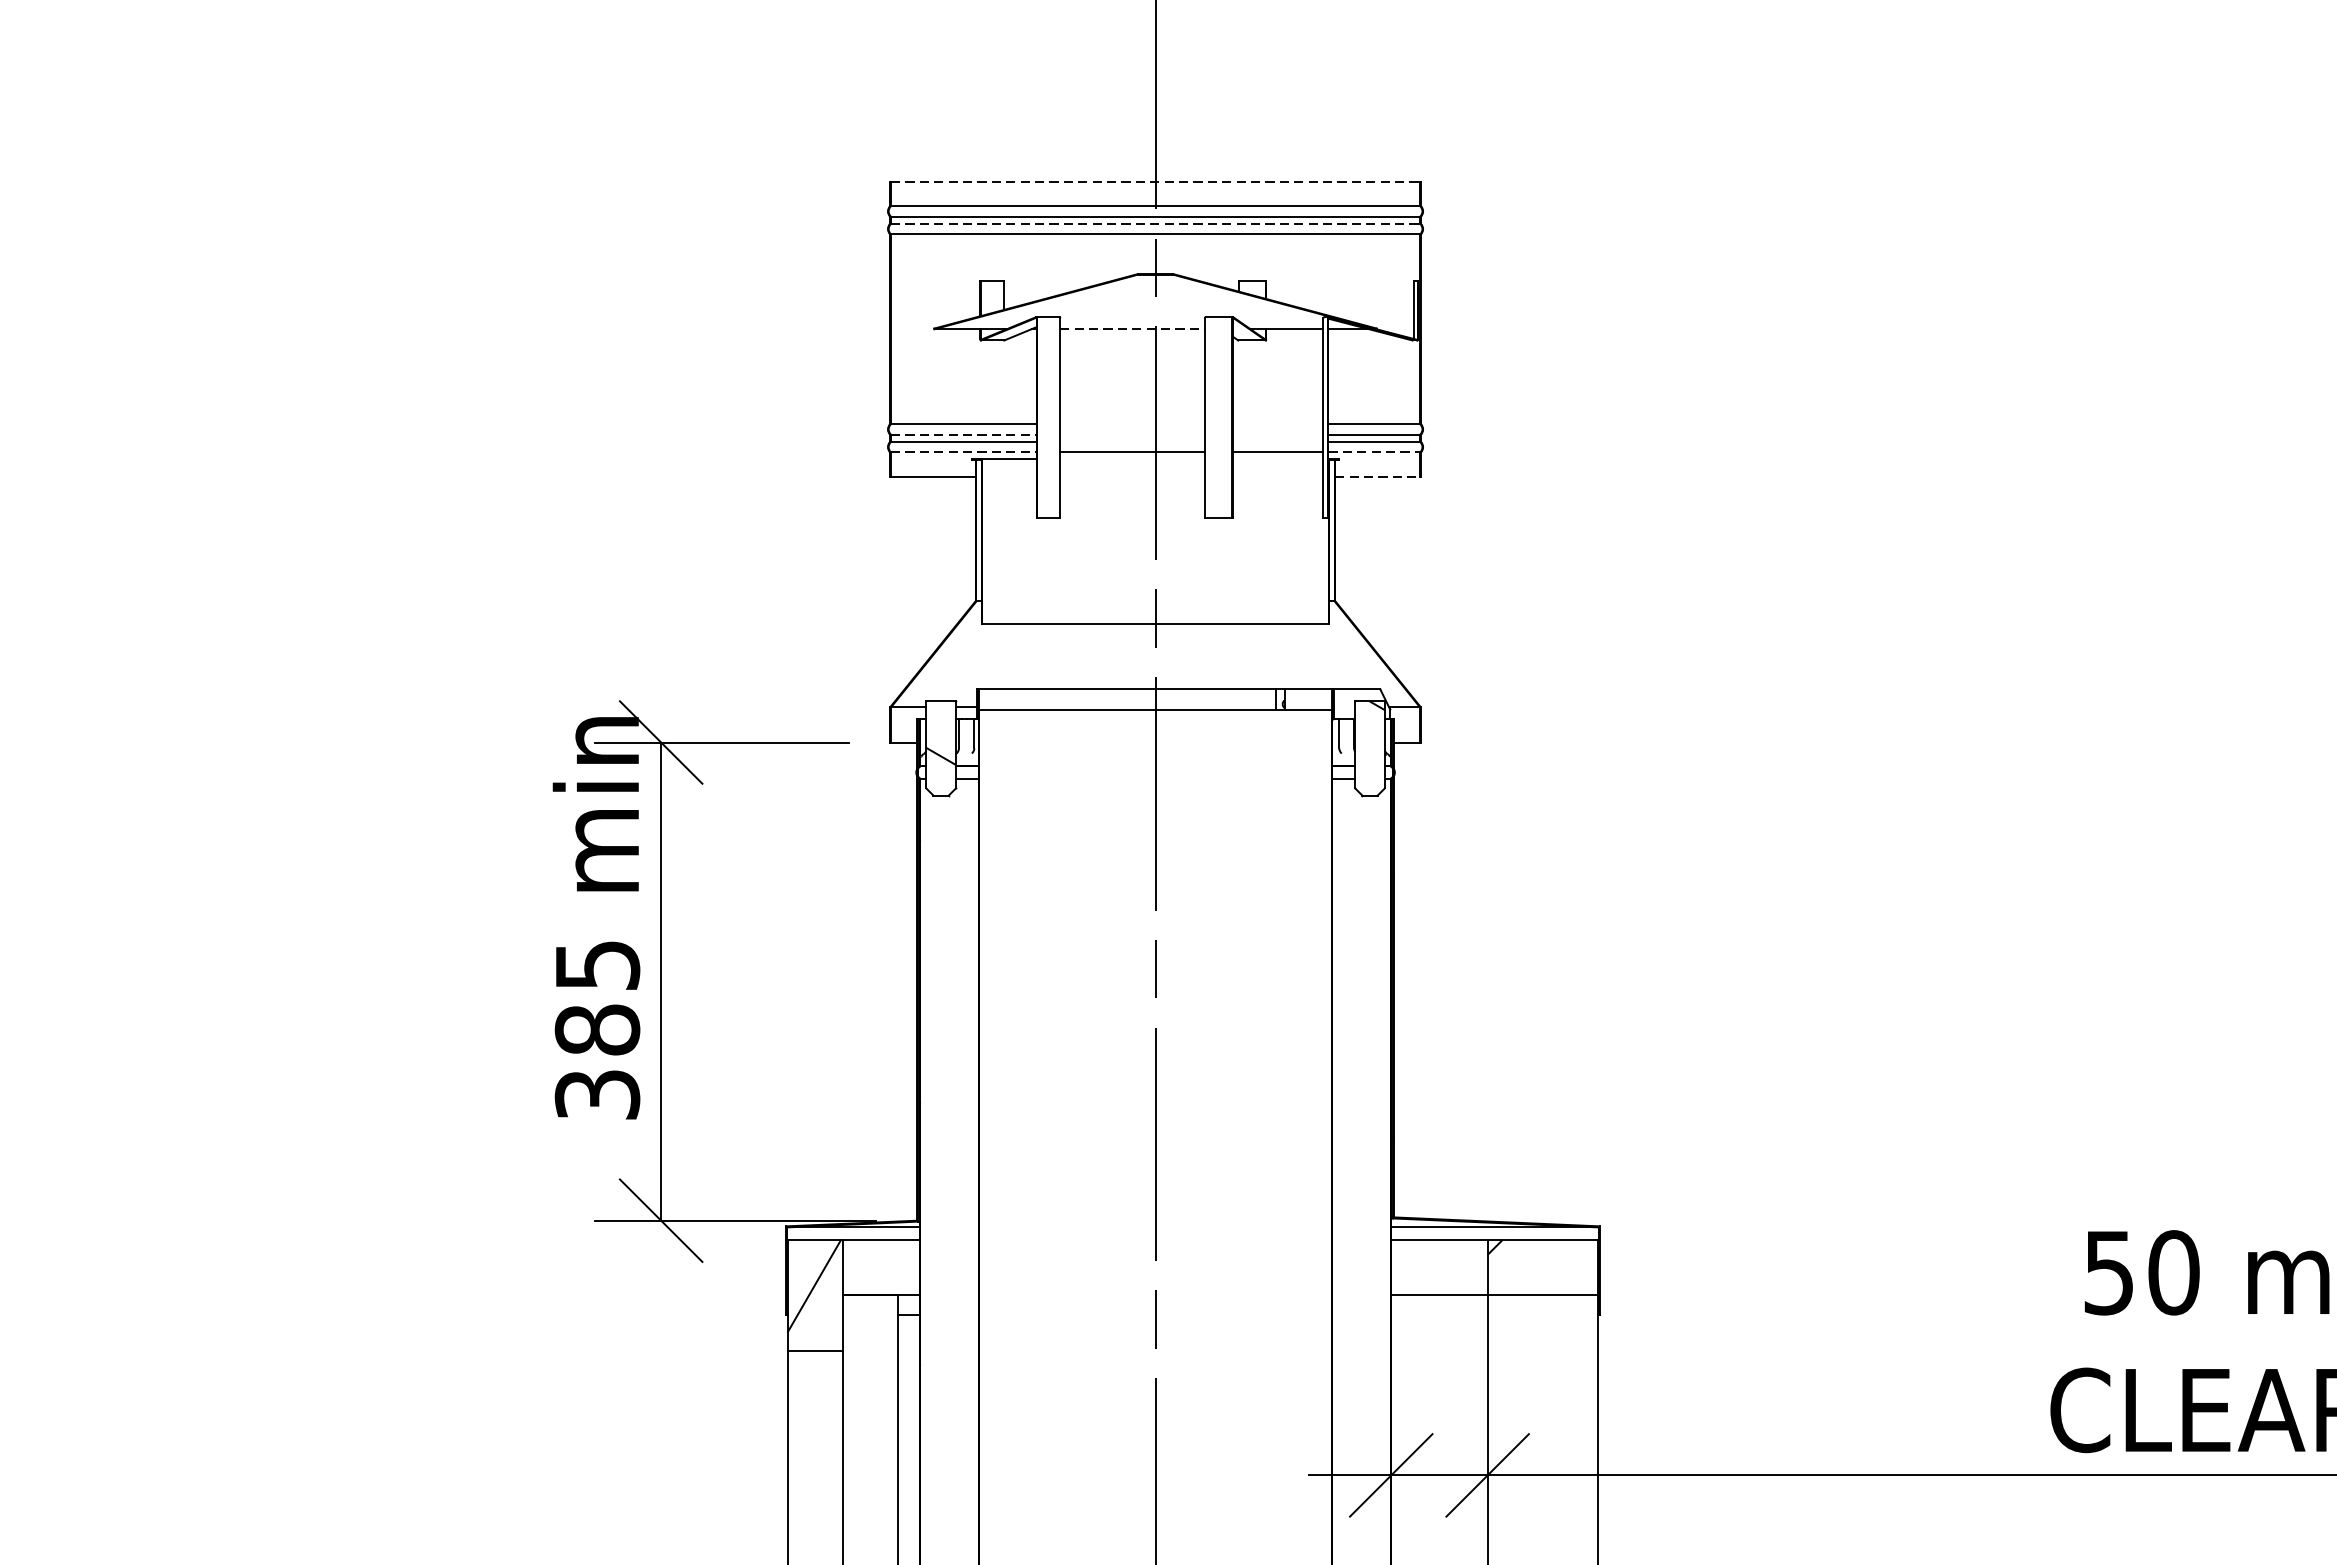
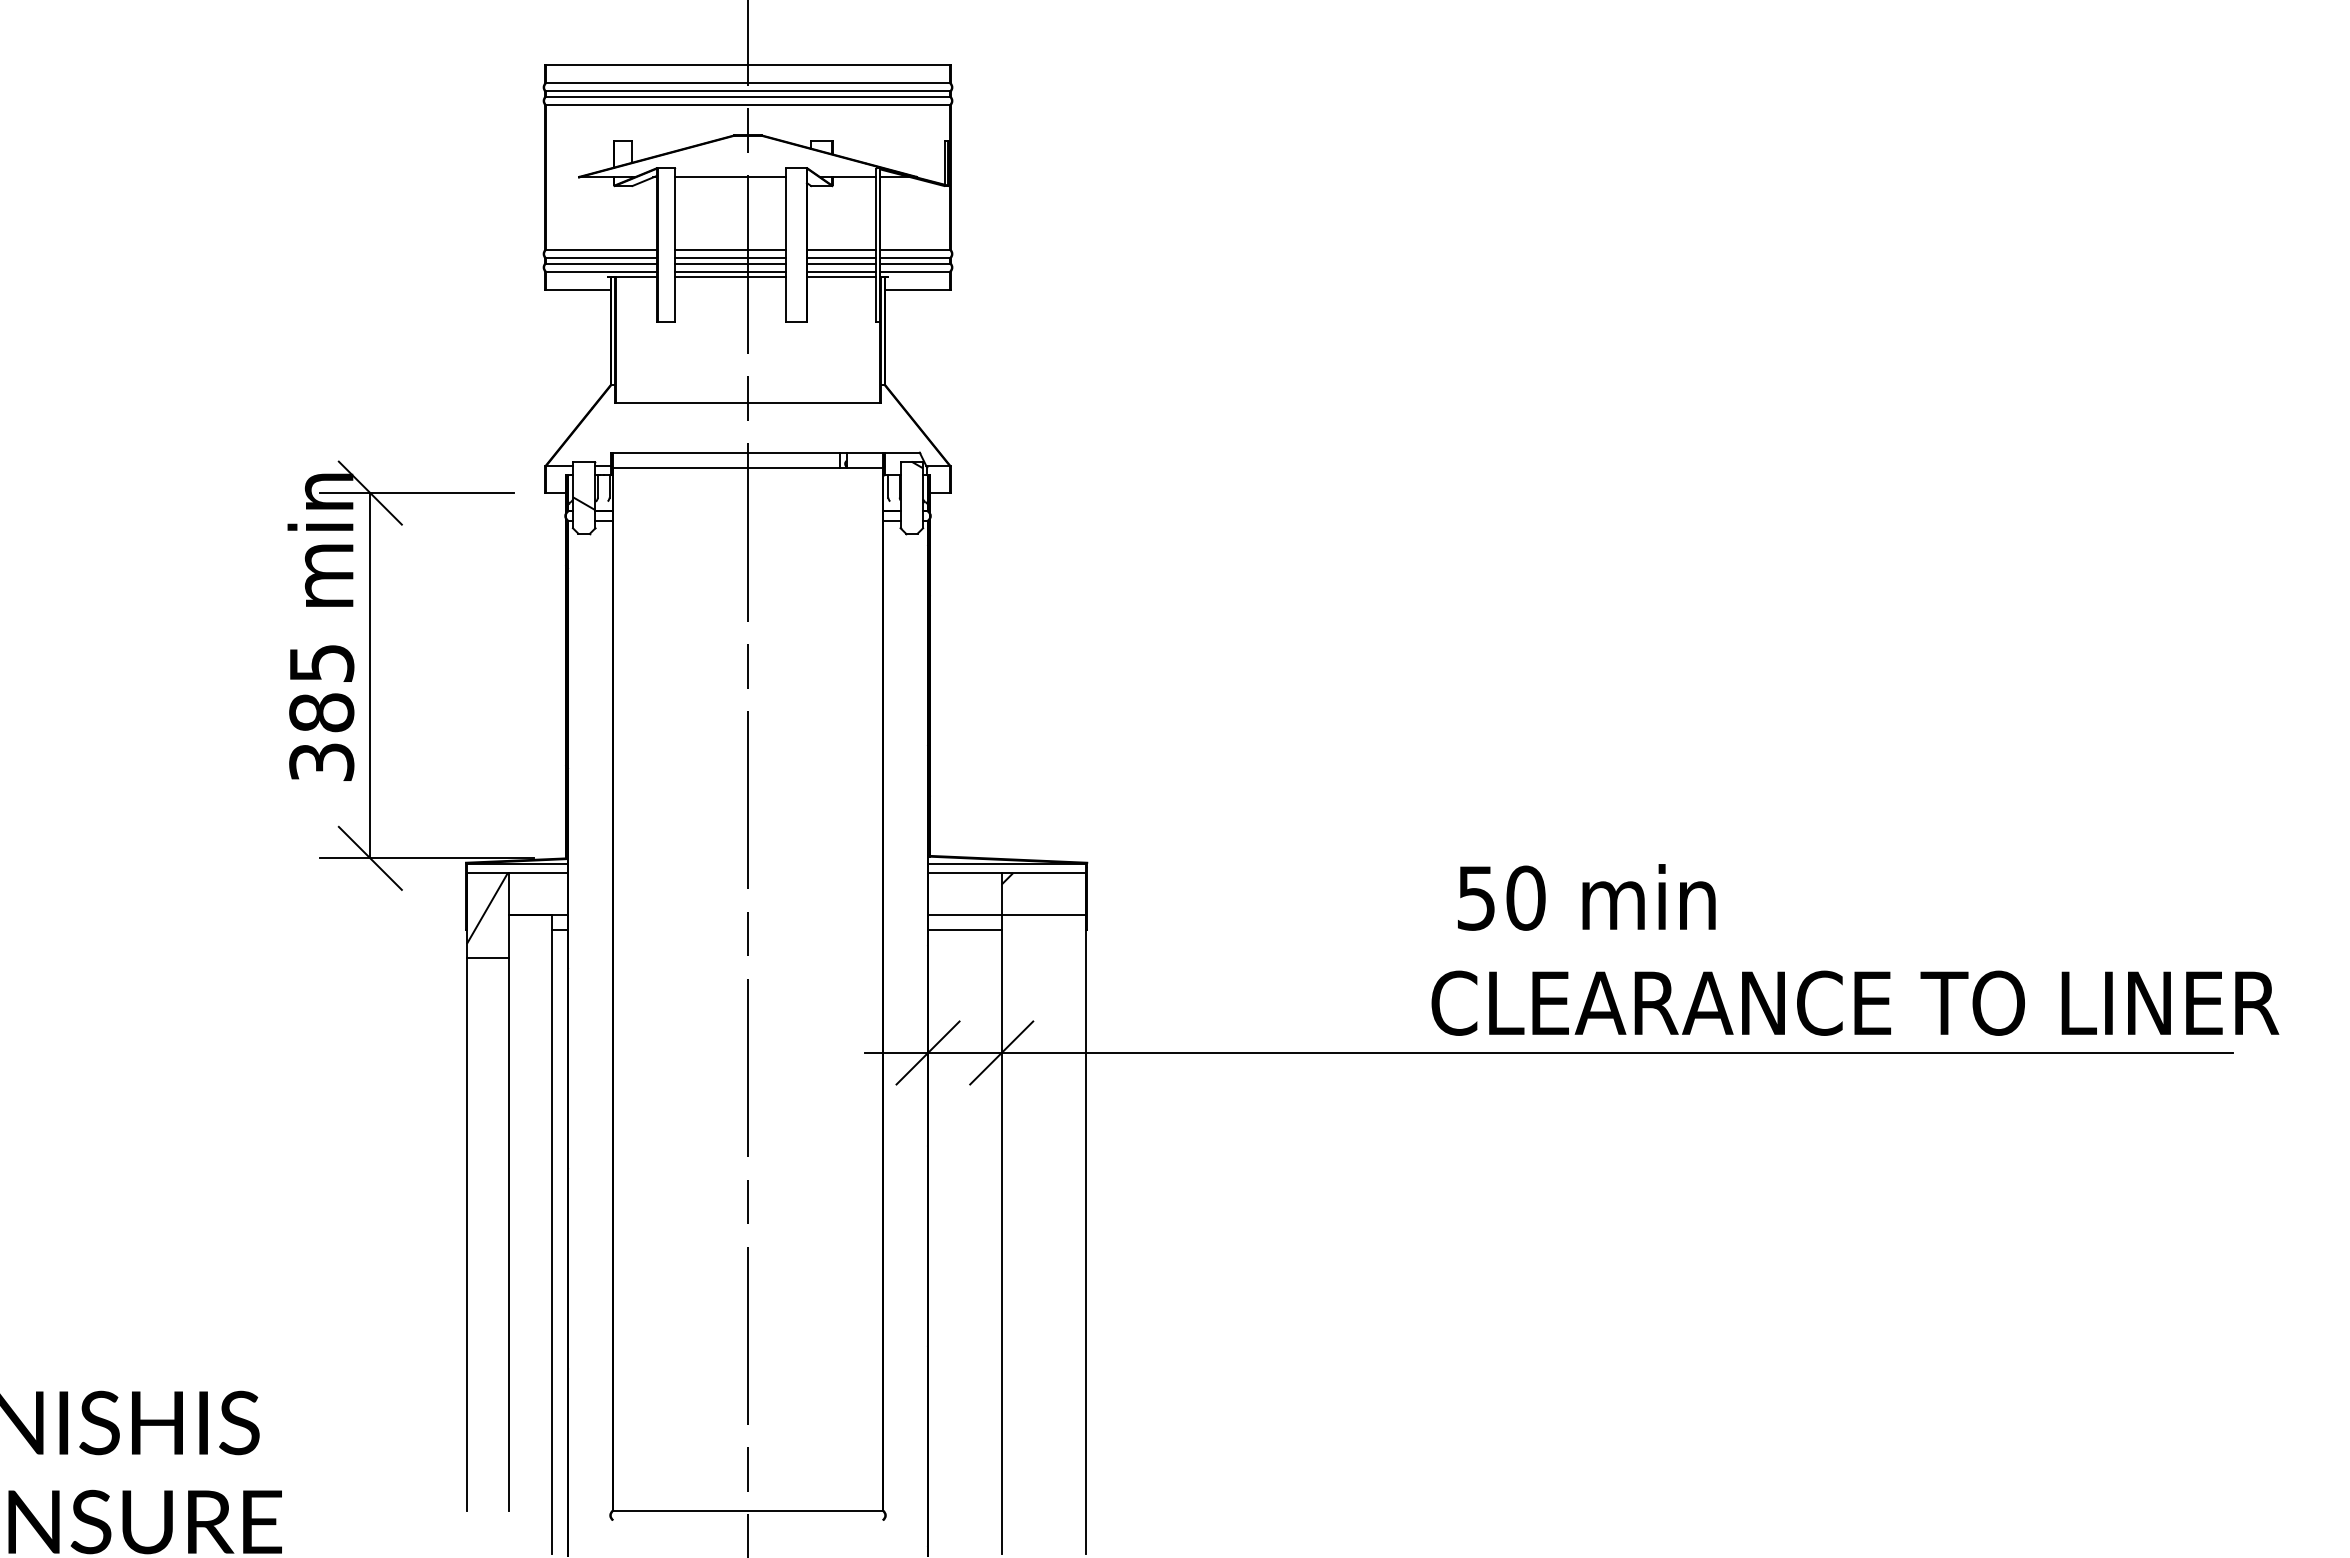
line: (1156, 181) -> (748, 64), dashed -> solid
line: (1156, 223) -> (748, 96), dashed -> solid
line: (1133, 329) -> (731, 177), dashed -> solid
line: (1132, 424) -> (730, 250), added
line: (1277, 424) -> (841, 250), added
line: (963, 435) -> (601, 258), dashed -> solid
line: (1132, 435) -> (730, 258), added
line: (1277, 435) -> (841, 258), added
line: (1132, 441) -> (730, 263), added
line: (1277, 441) -> (841, 263), added
line: (963, 452) -> (601, 271), dashed -> solid
line: (1374, 452) -> (915, 271), dashed -> solid
line: (1132, 458) -> (730, 276), added
line: (1277, 458) -> (841, 276), added
line: (1378, 477) -> (918, 290), dashed -> solid
line: (1438, 1315) -> (964, 930), added

